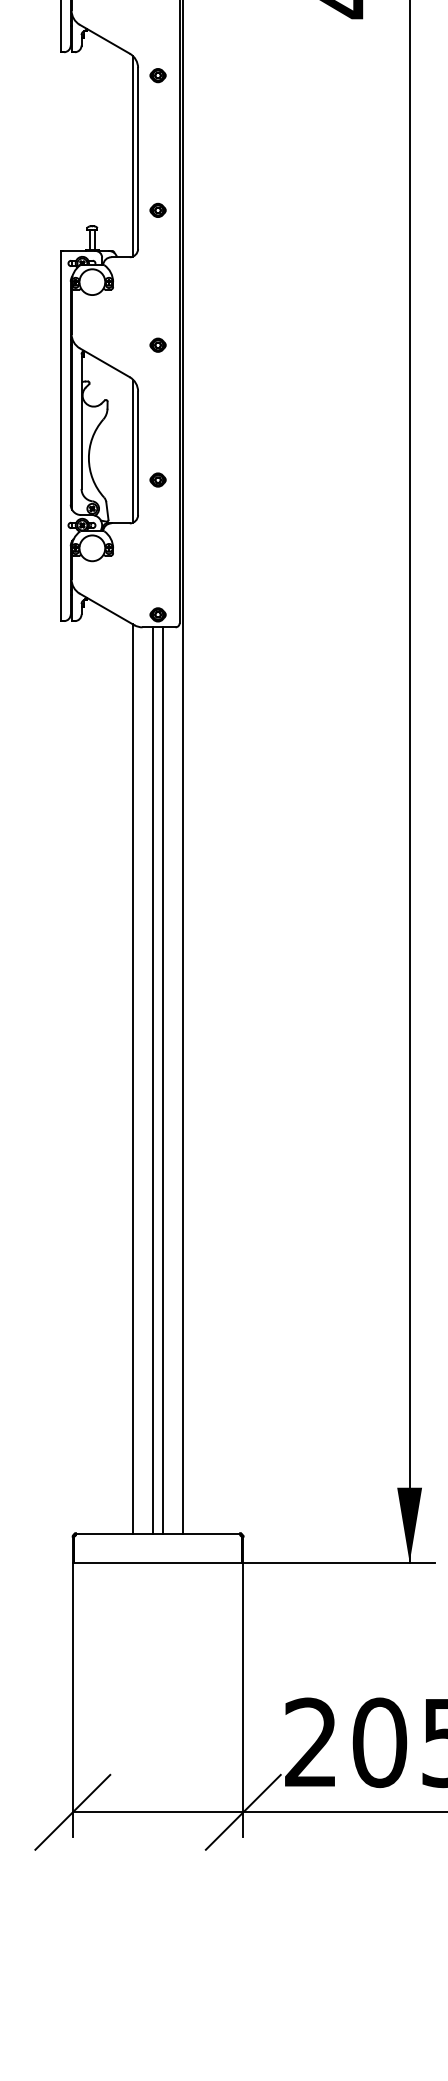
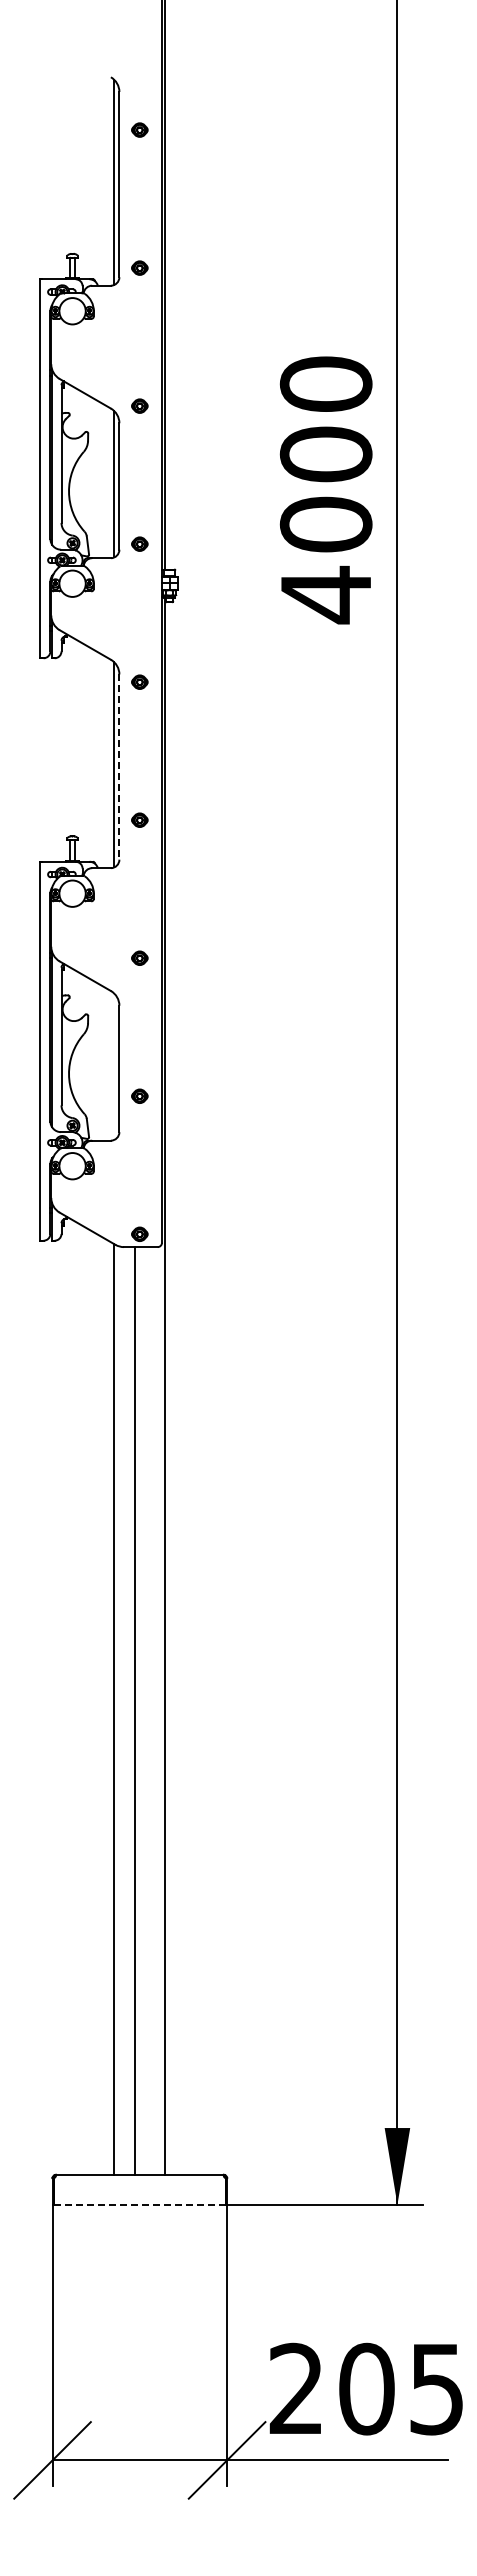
line: (138, 158) -> (119, 767), solid -> dashed
line: (133, 450) -> (114, 1066), removed
line: (162, 1079) -> (144, 1710), removed
line: (157, 1562) -> (139, 2204), solid -> dashed

